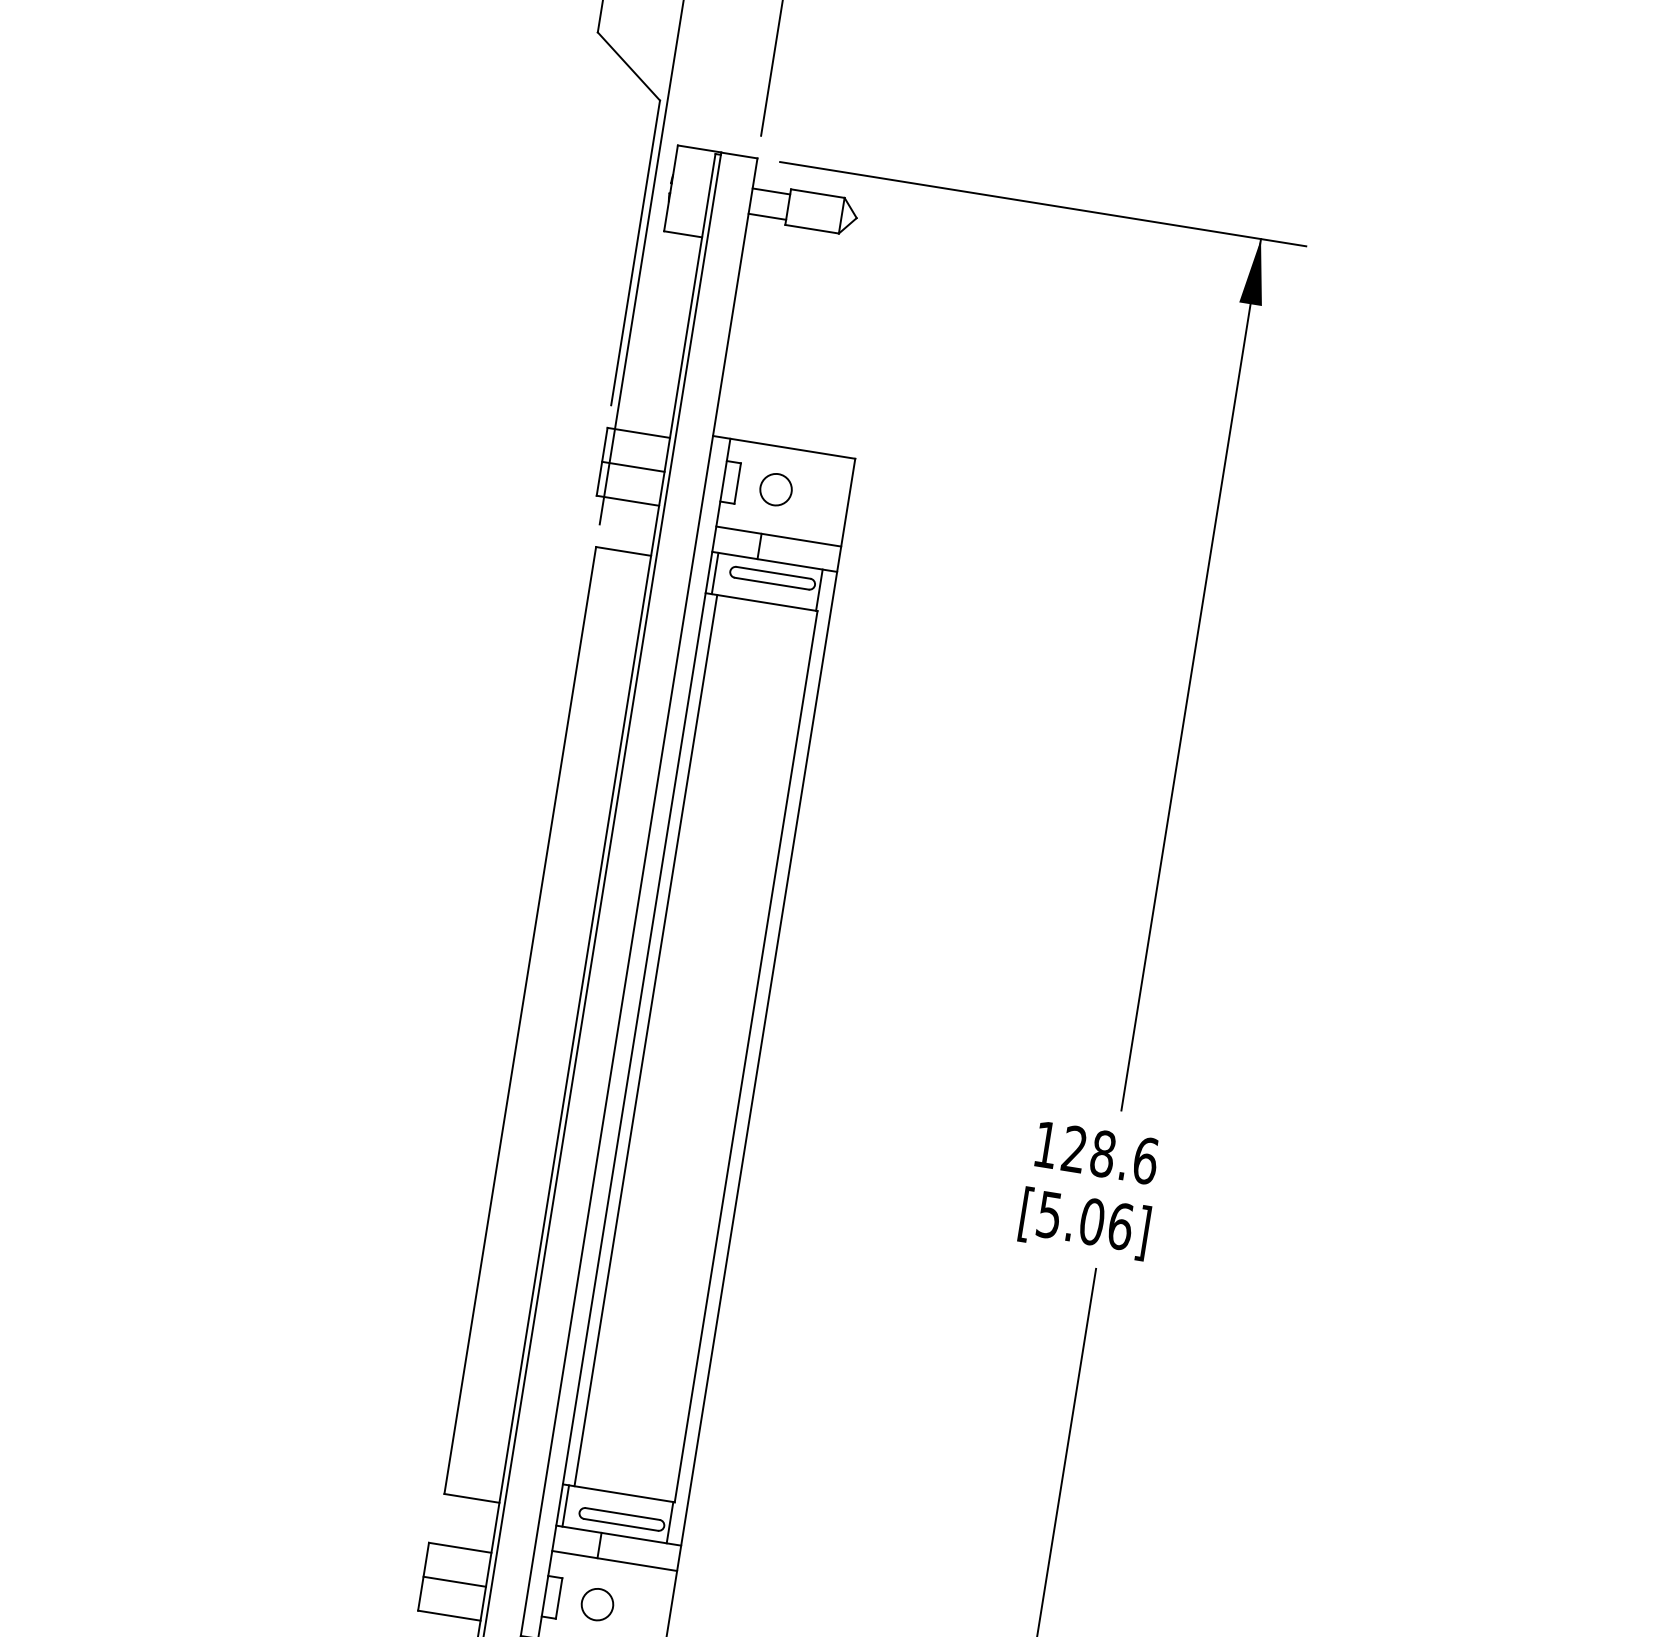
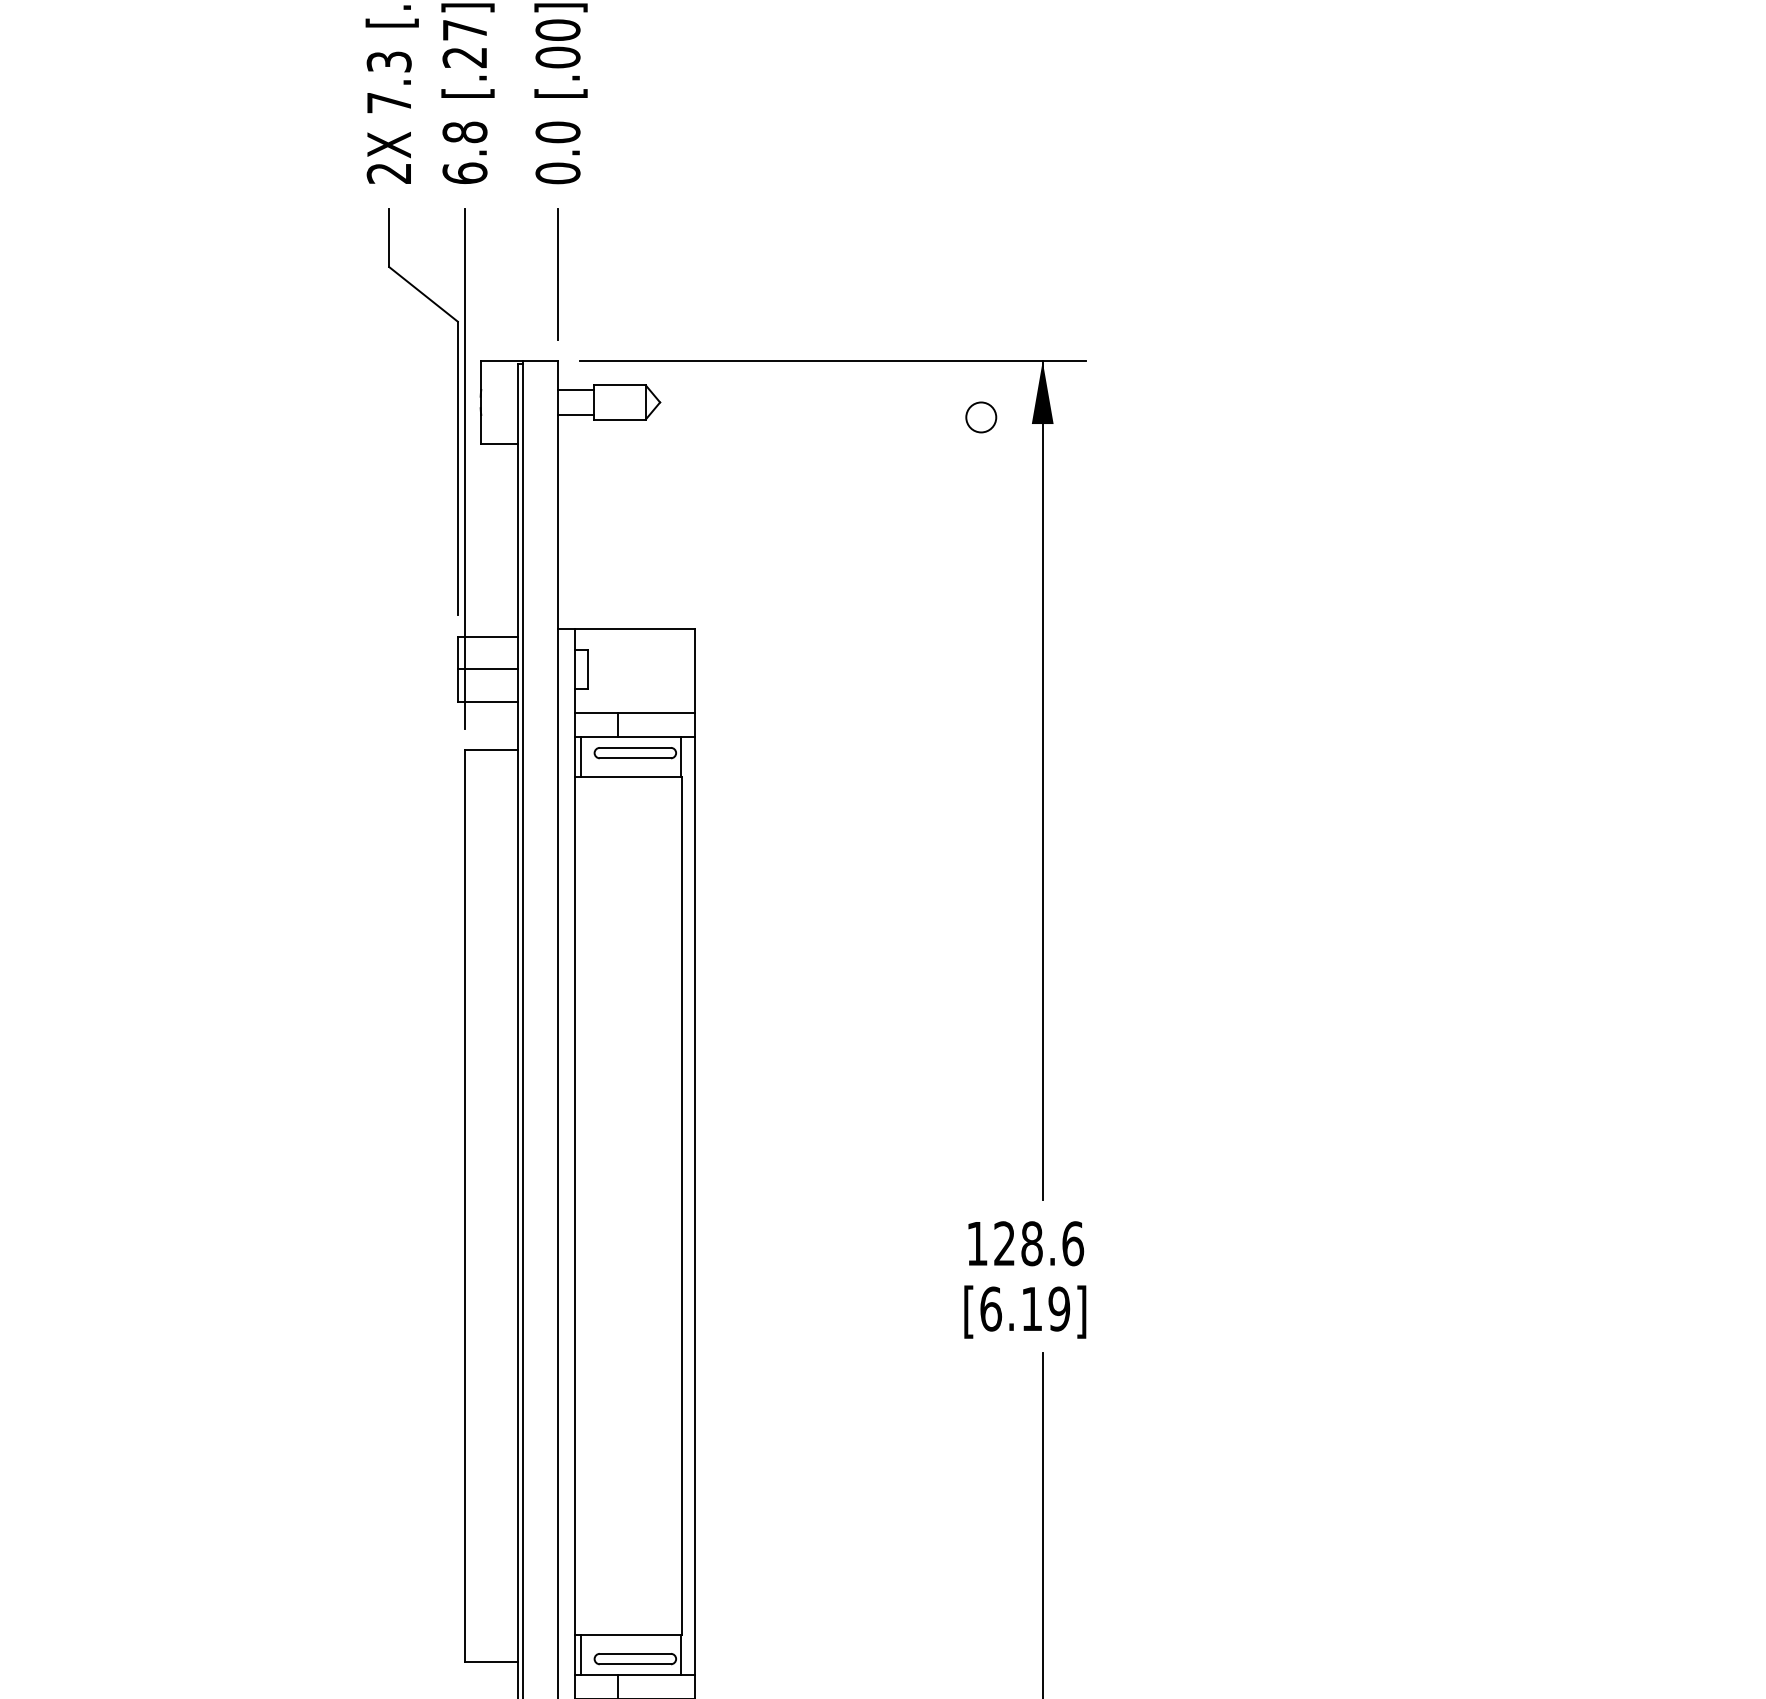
circle: (776, 489) -> (981, 417), moved
line: (645, 1040) -> (585, 1206), removed
text: (1085, 1220) -> (1025, 1308), [5.06] -> [6.19]

